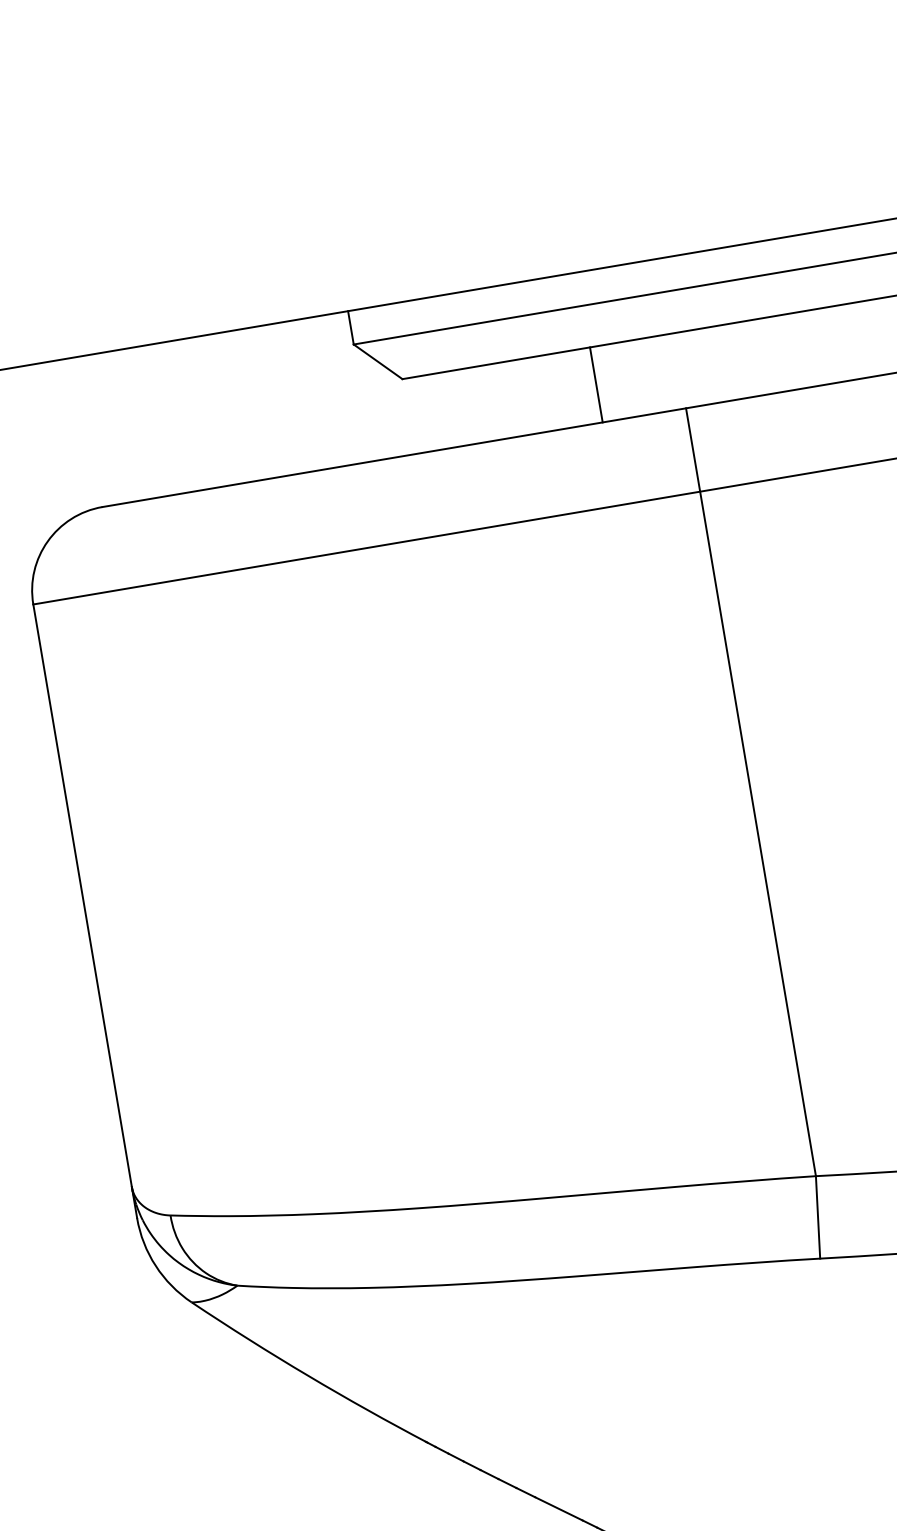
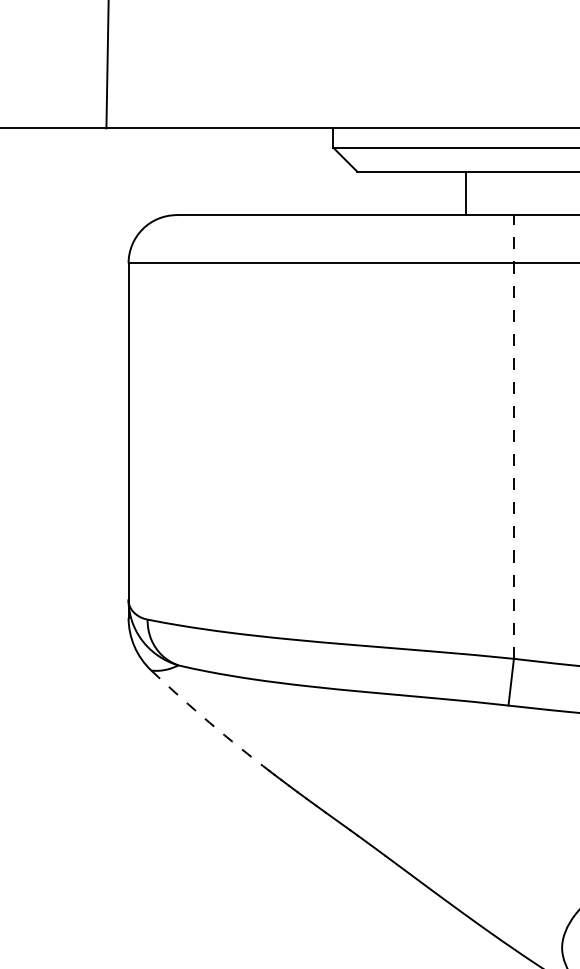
line: (750, 791) -> (513, 436), solid -> dashed
arc: (307, 1375) -> (209, 722), solid -> dashed

